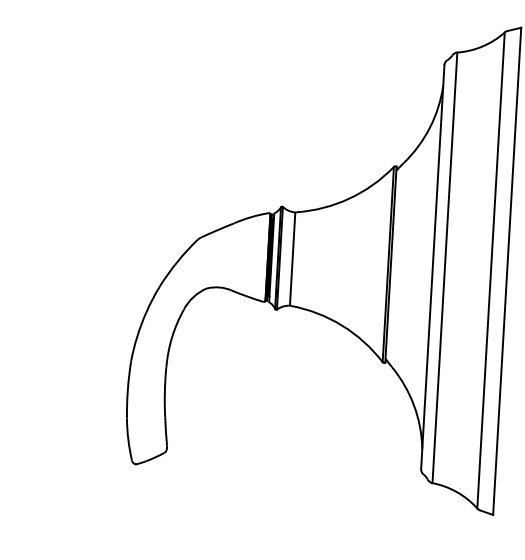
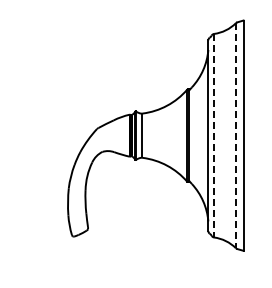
line: (445, 267) -> (214, 135), solid -> dashed
line: (490, 269) -> (235, 135), solid -> dashed

